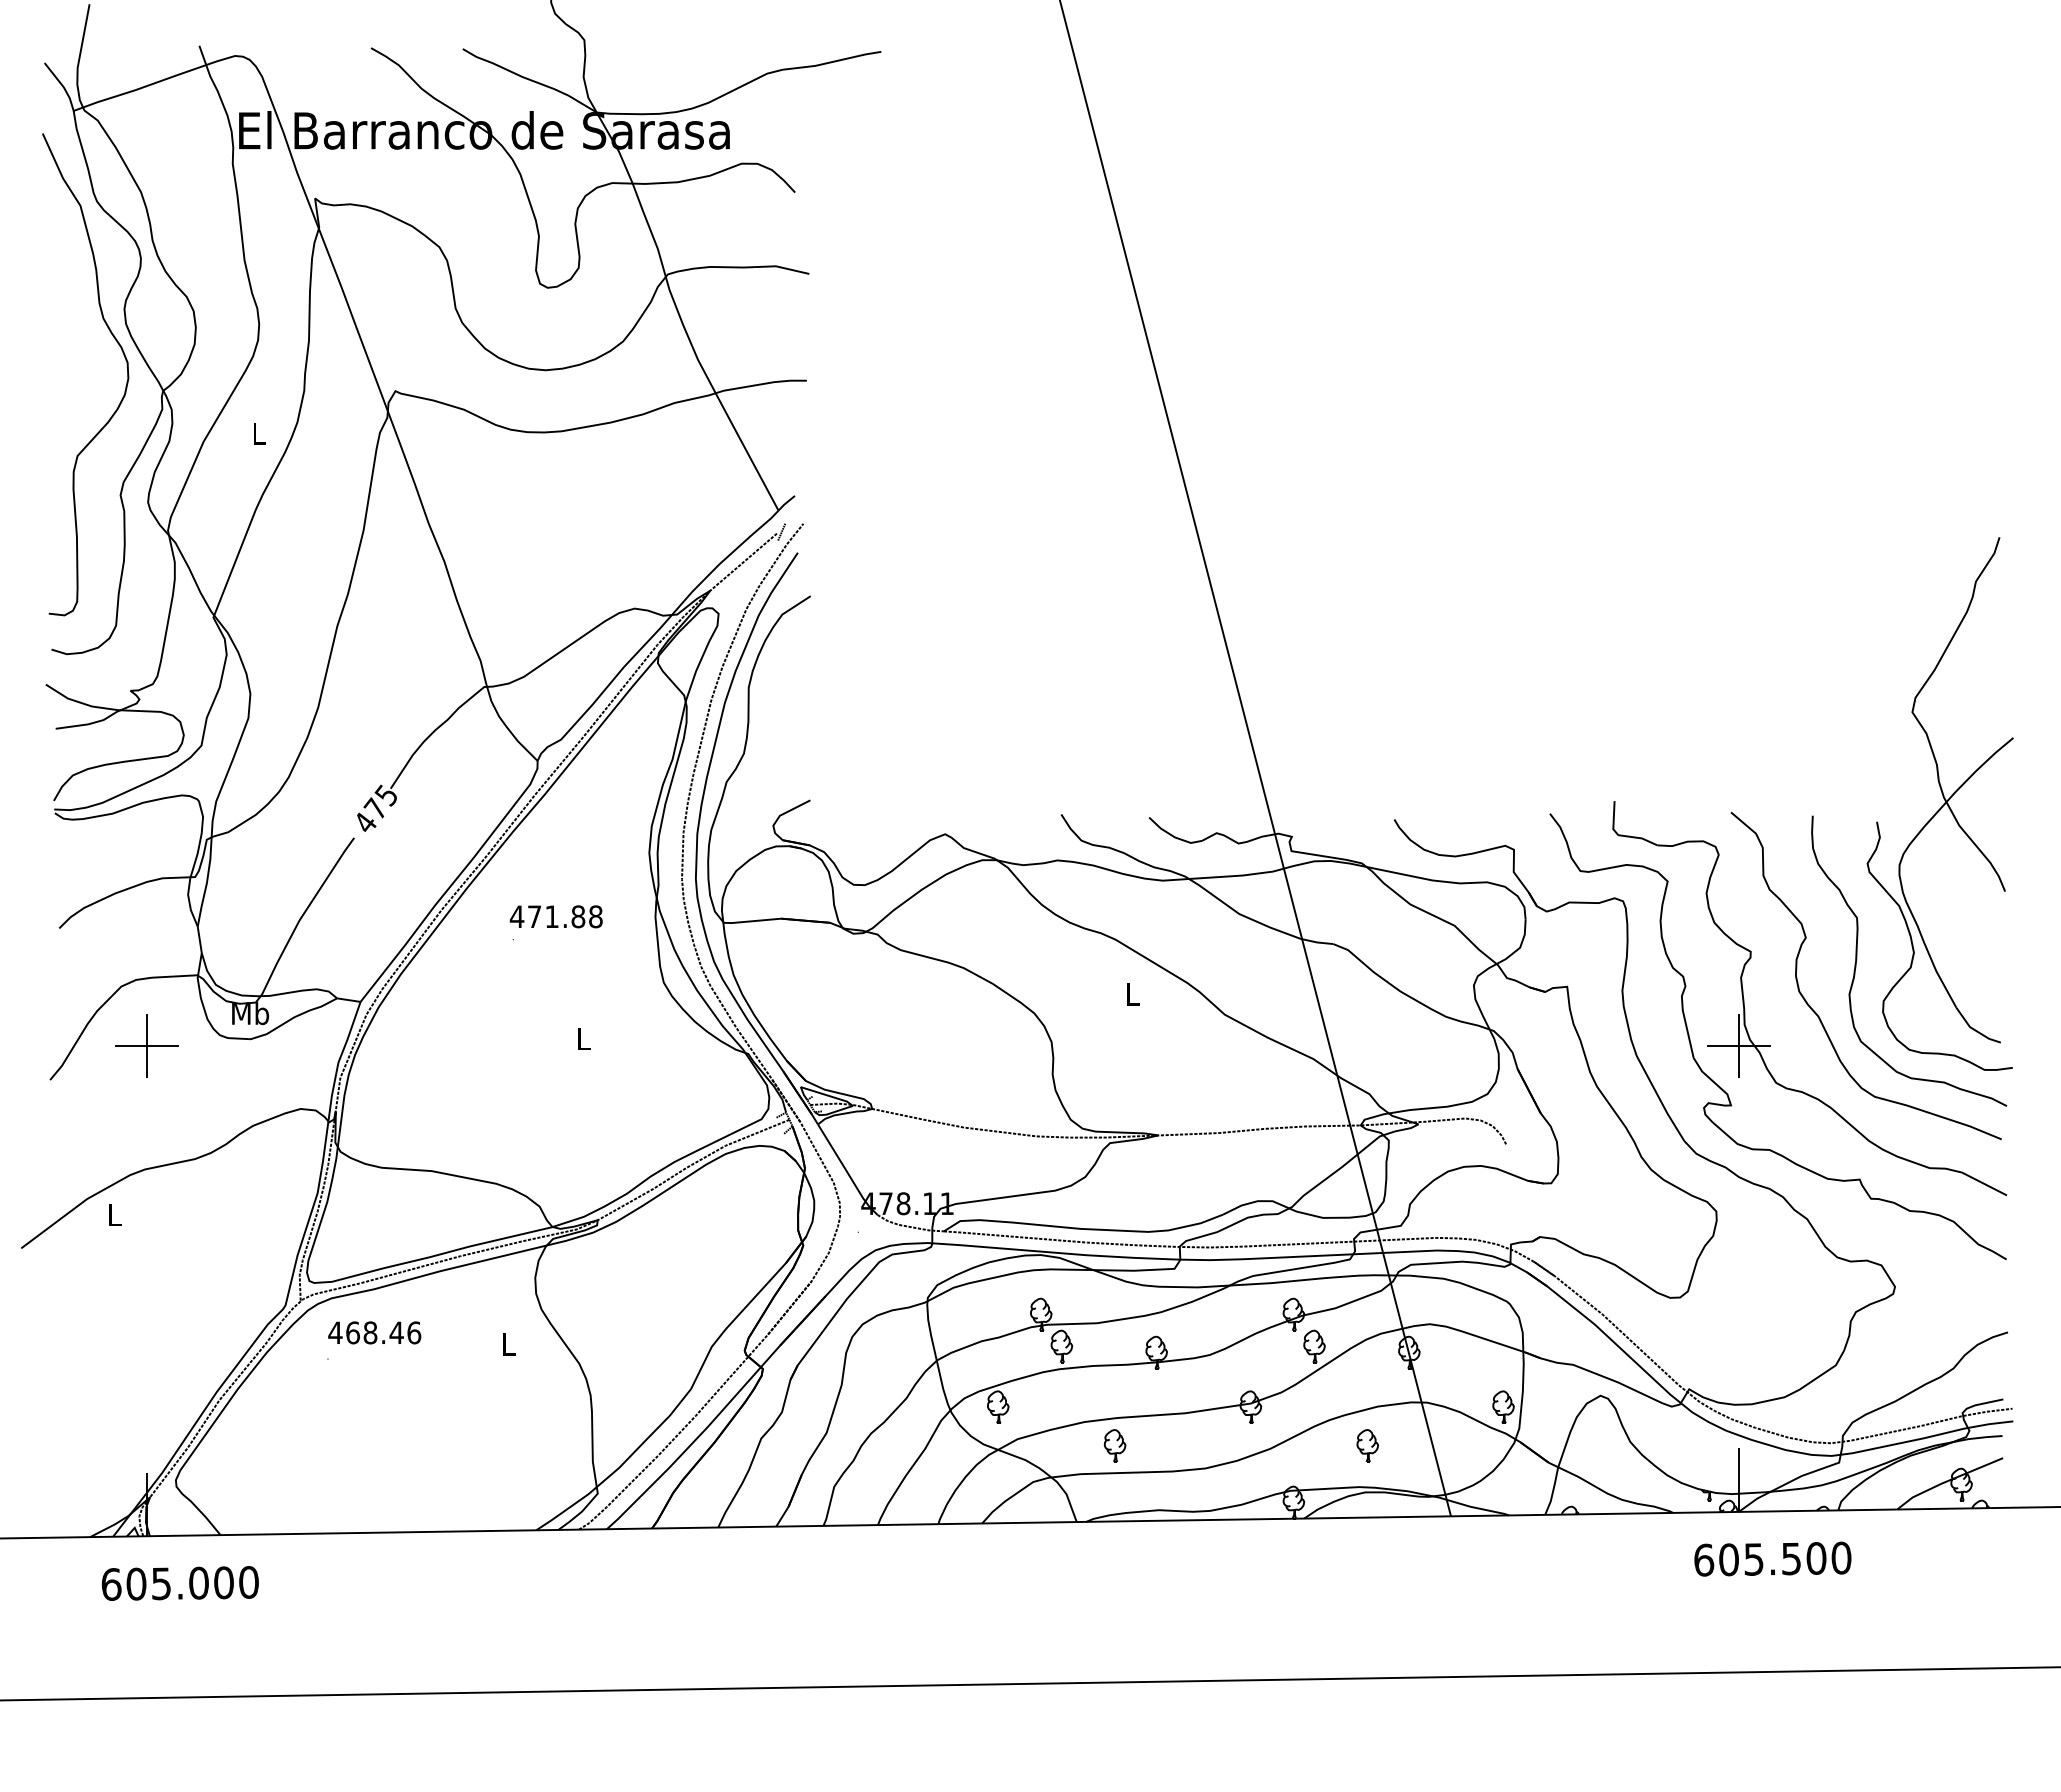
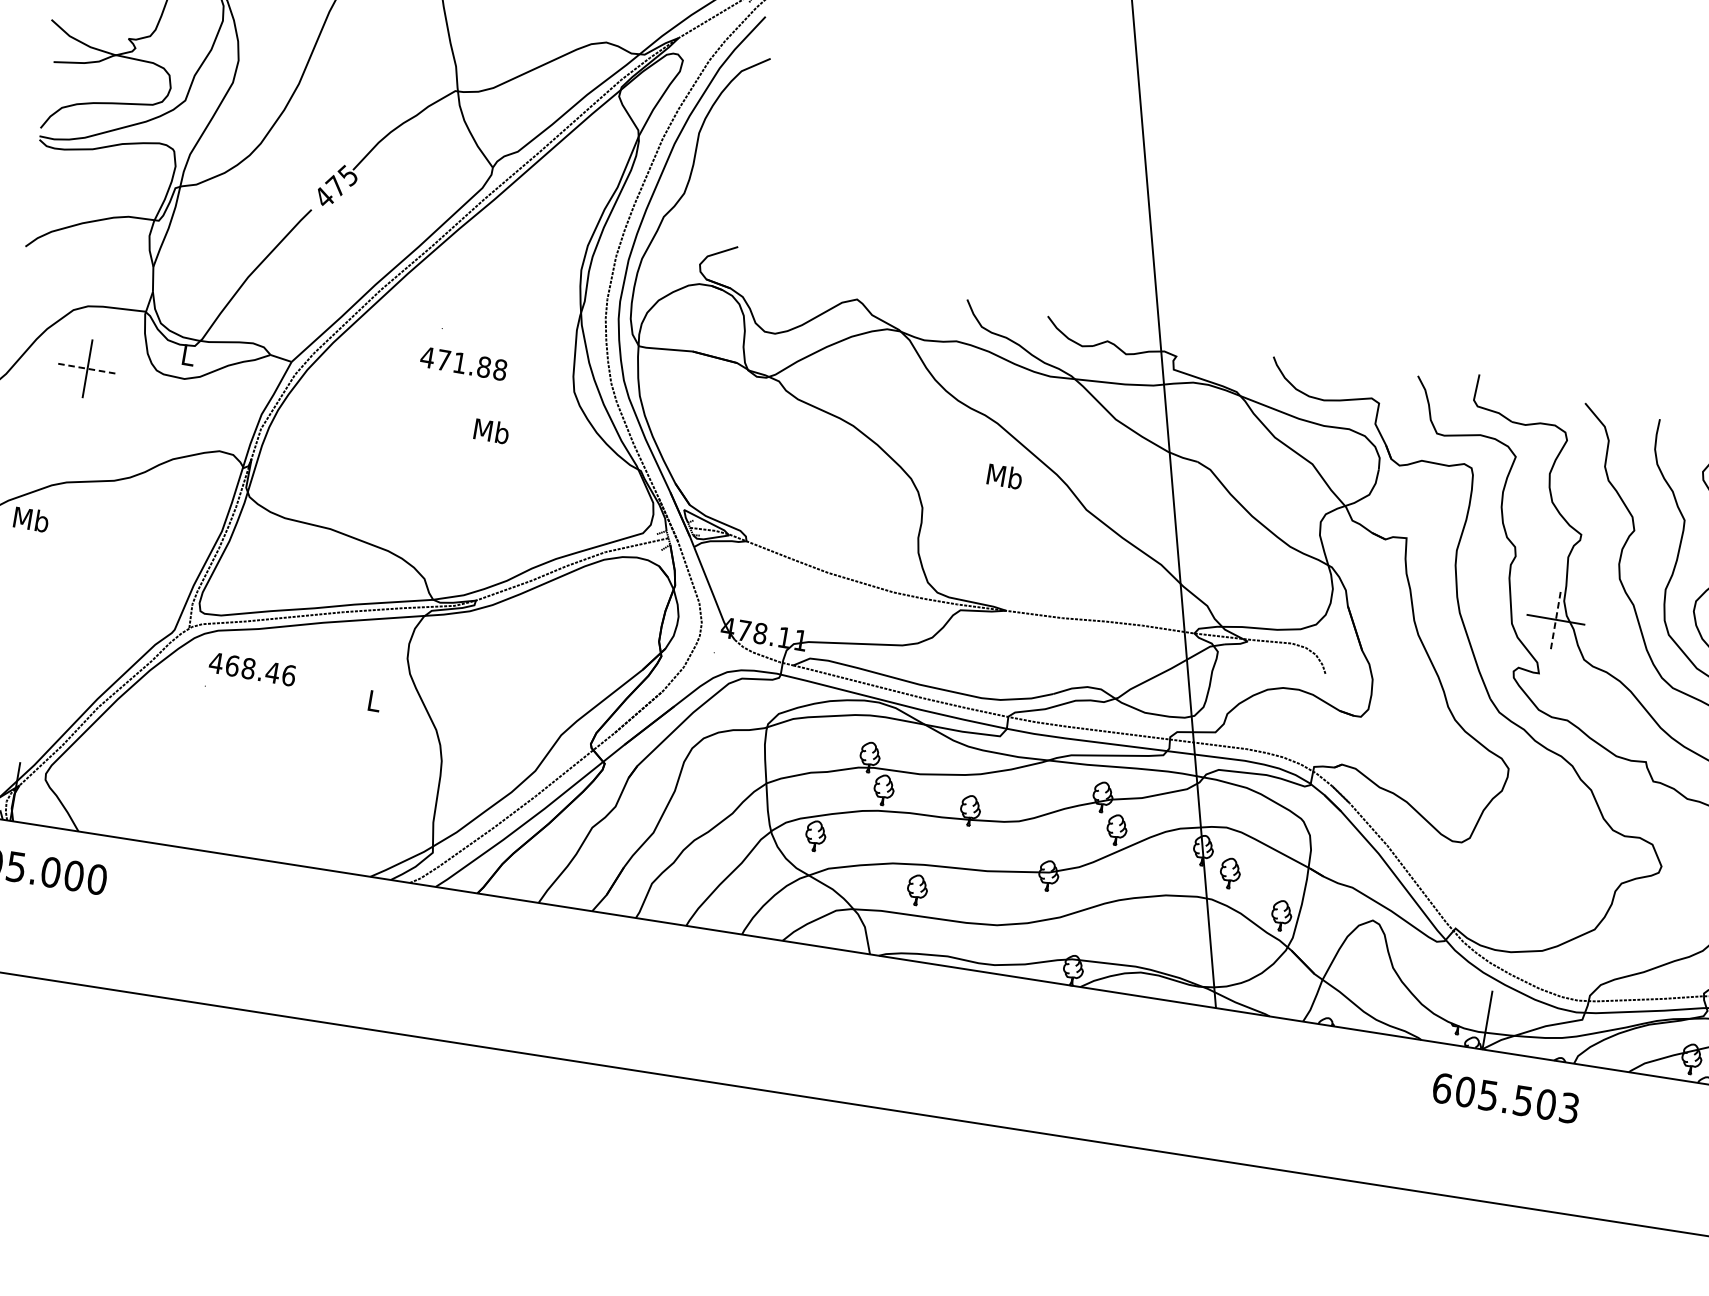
text: (555, 916) -> (463, 363), moved
text: (1132, 993) -> (1004, 475), L -> Mb
text: (250, 1013) -> (188, 355), Mb -> L
text: (583, 1038) -> (491, 430), L -> Mb
line: (146, 1045) -> (87, 368), solid -> dashed
line: (1739, 1045) -> (1556, 619), solid -> dashed
text: (114, 1214) -> (31, 519), L -> Mb
part: (1367, 1445) -> (1230, 873), moved
text: (1841, 1557) -> (1569, 1107), 605.500 -> 605.503

